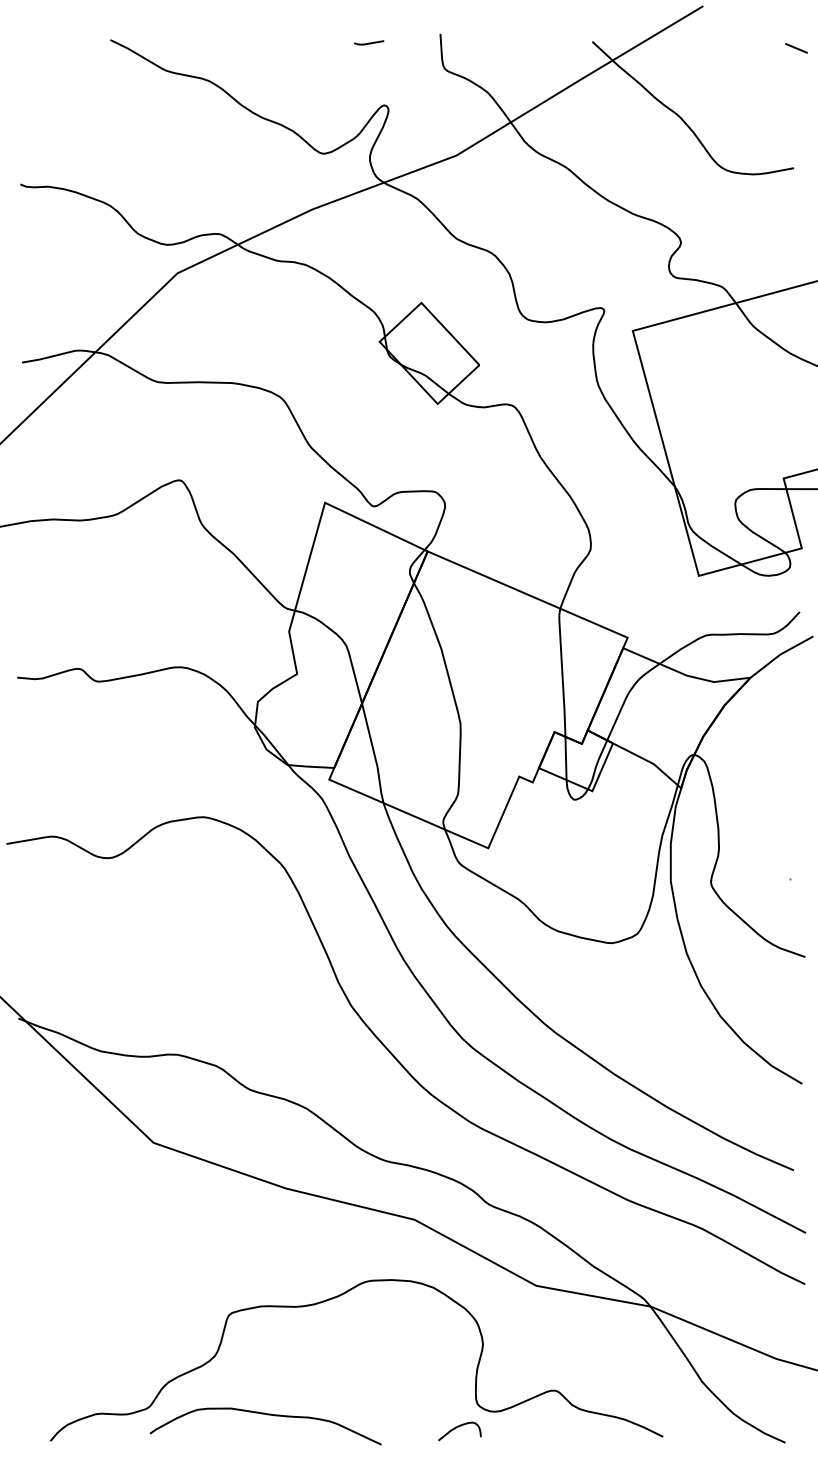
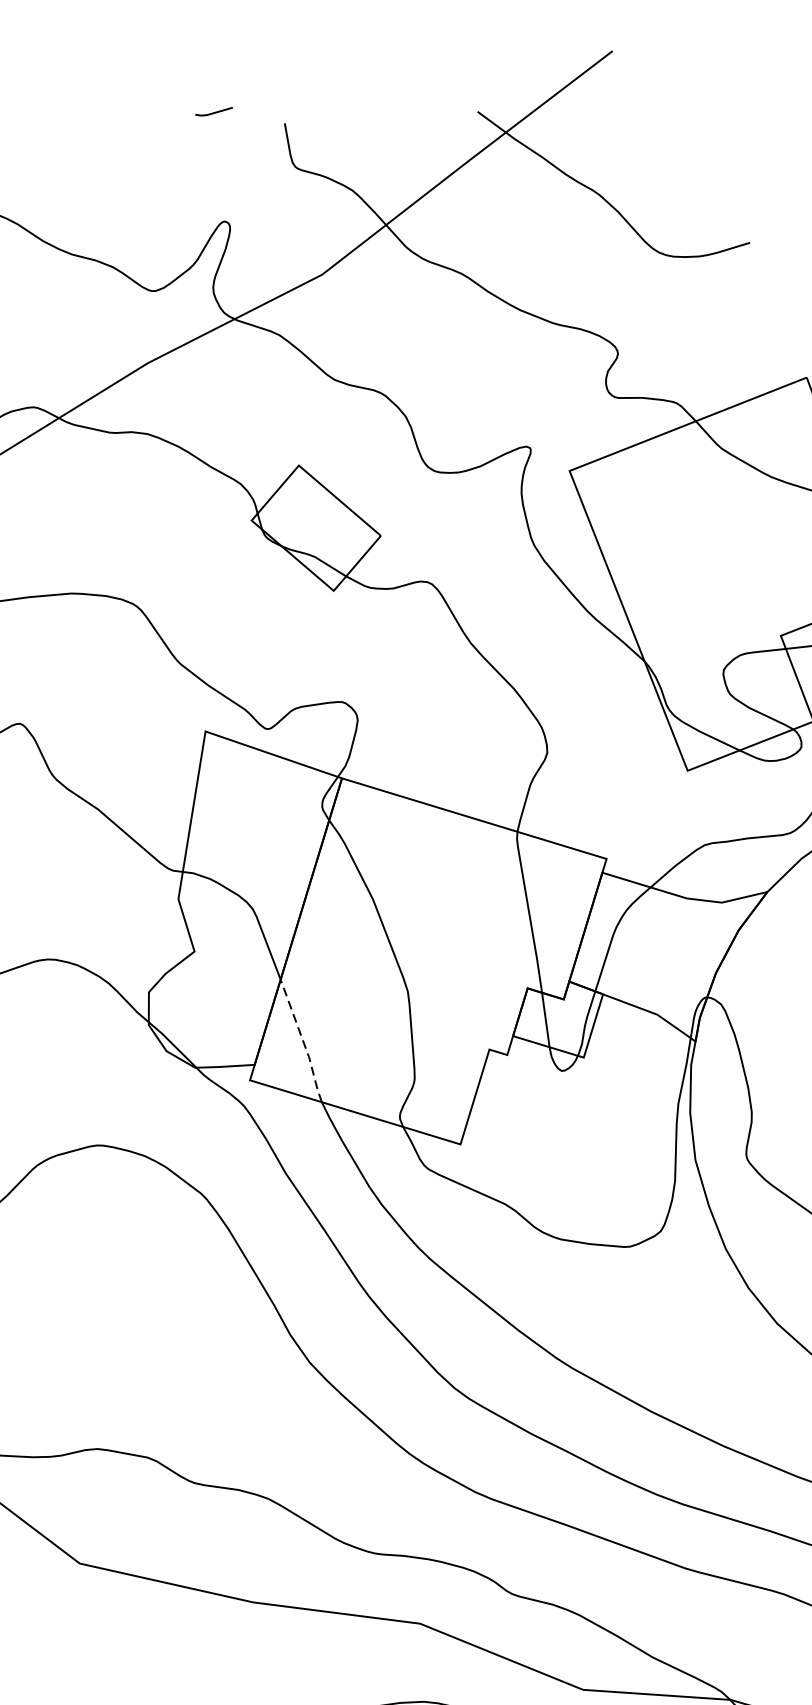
line: (369, 42) -> (214, 111), moved
line: (796, 48) -> (736, 91), removed
line: (374, 753) -> (303, 1040), solid -> dashed

